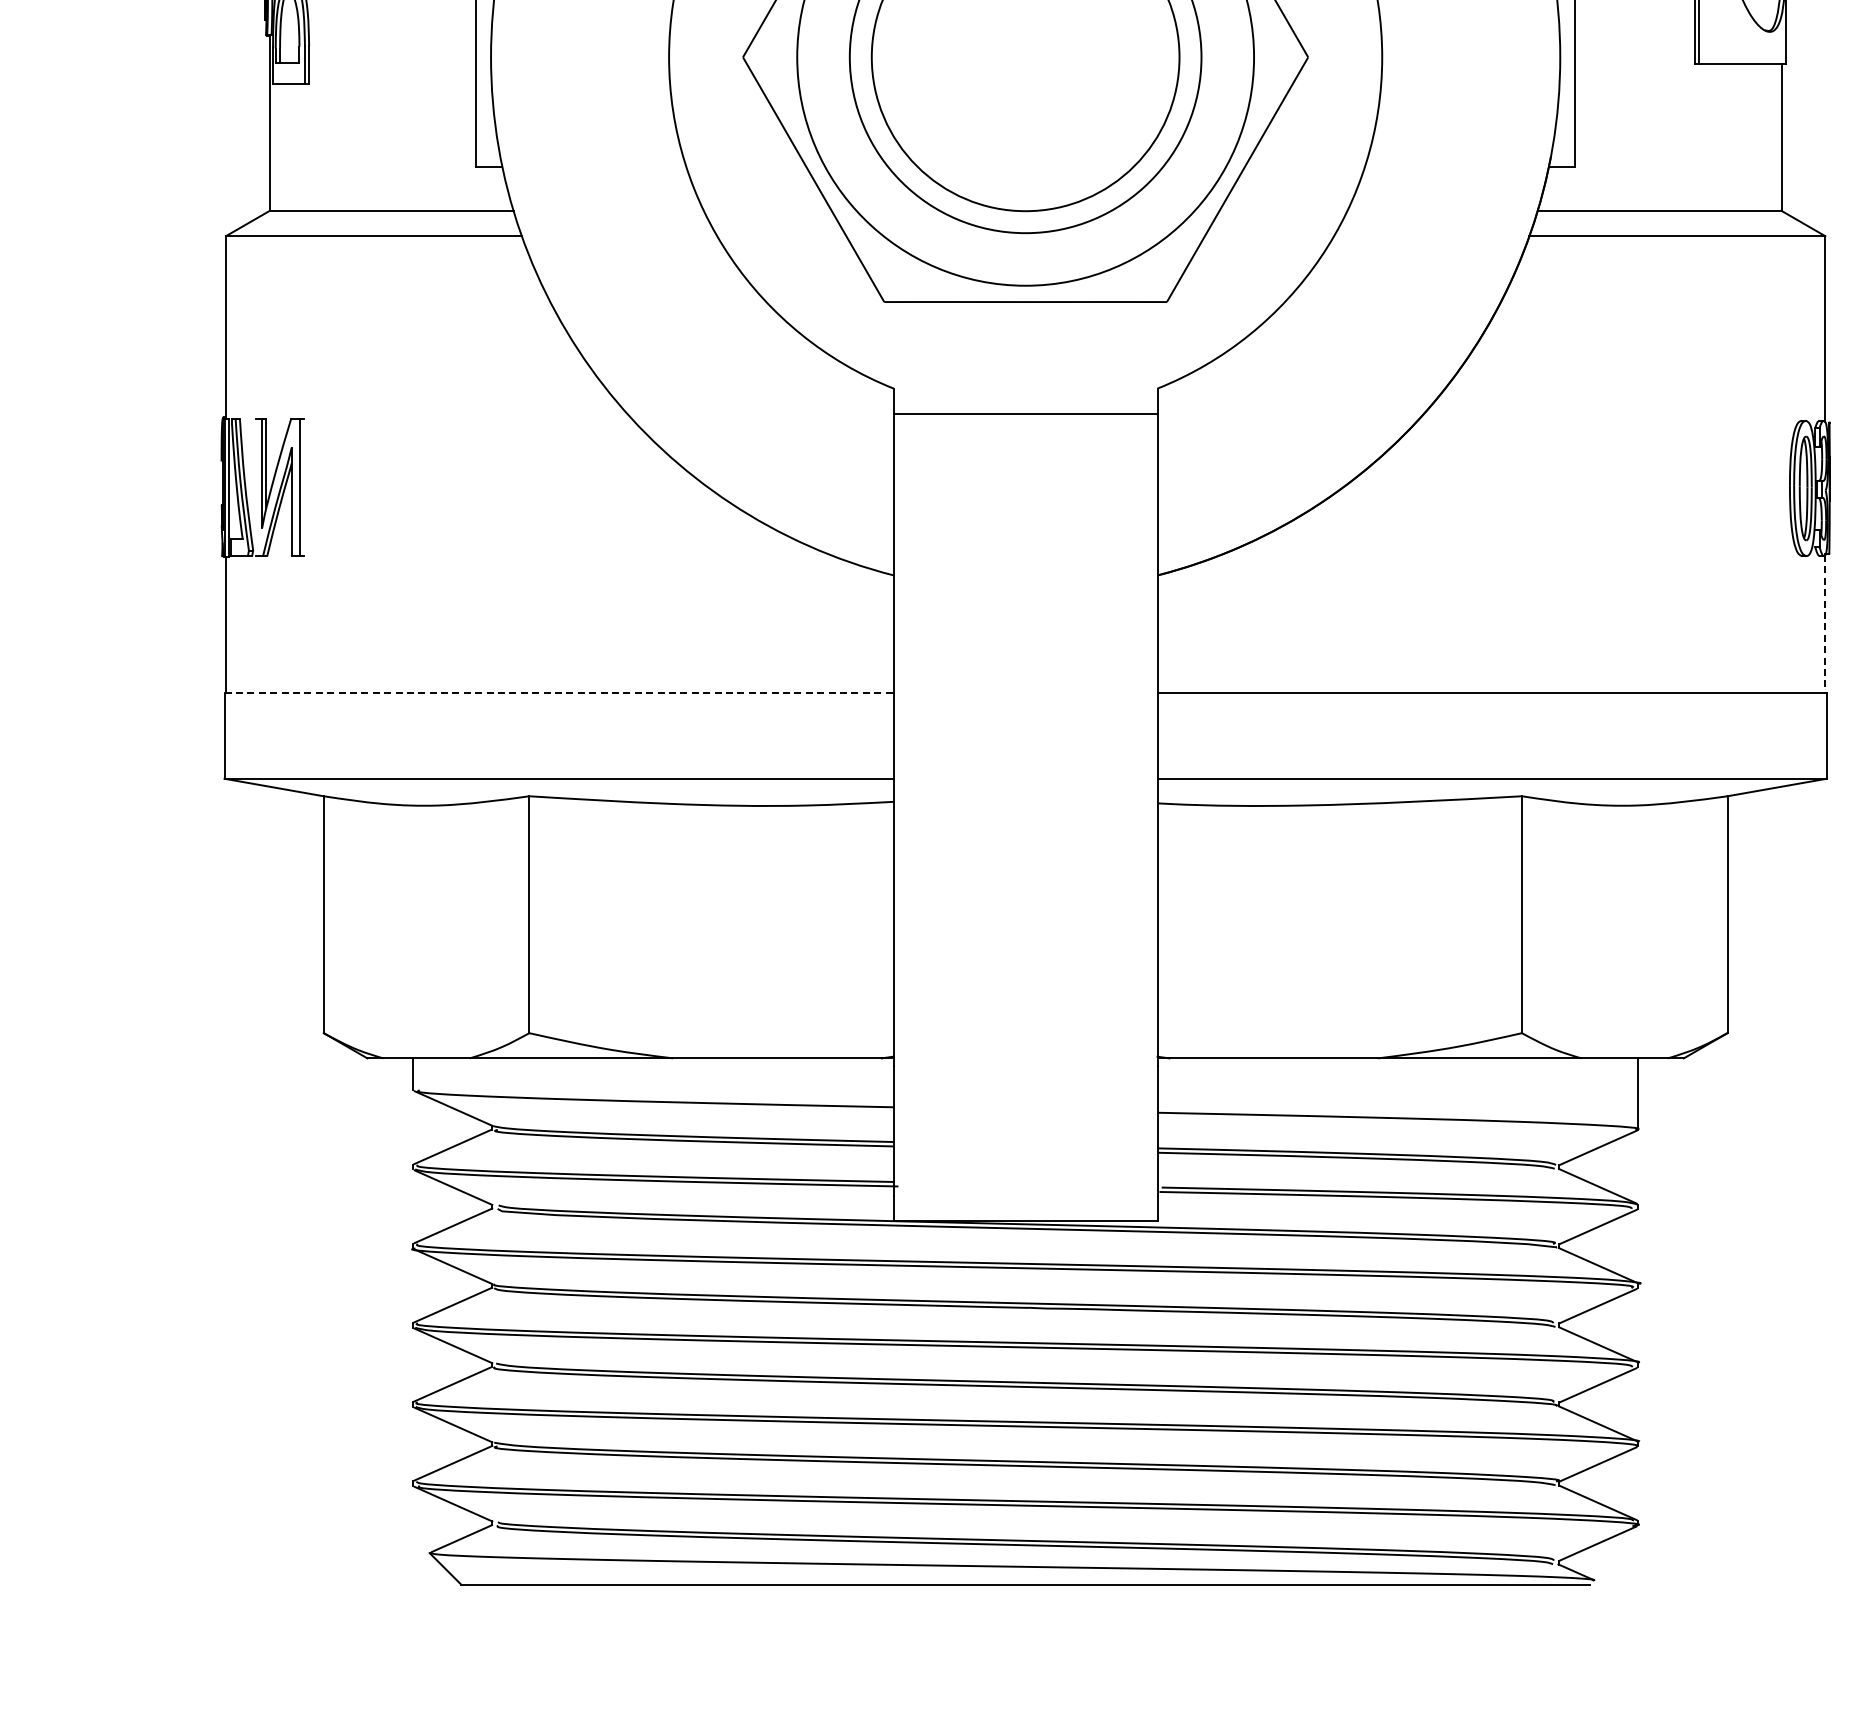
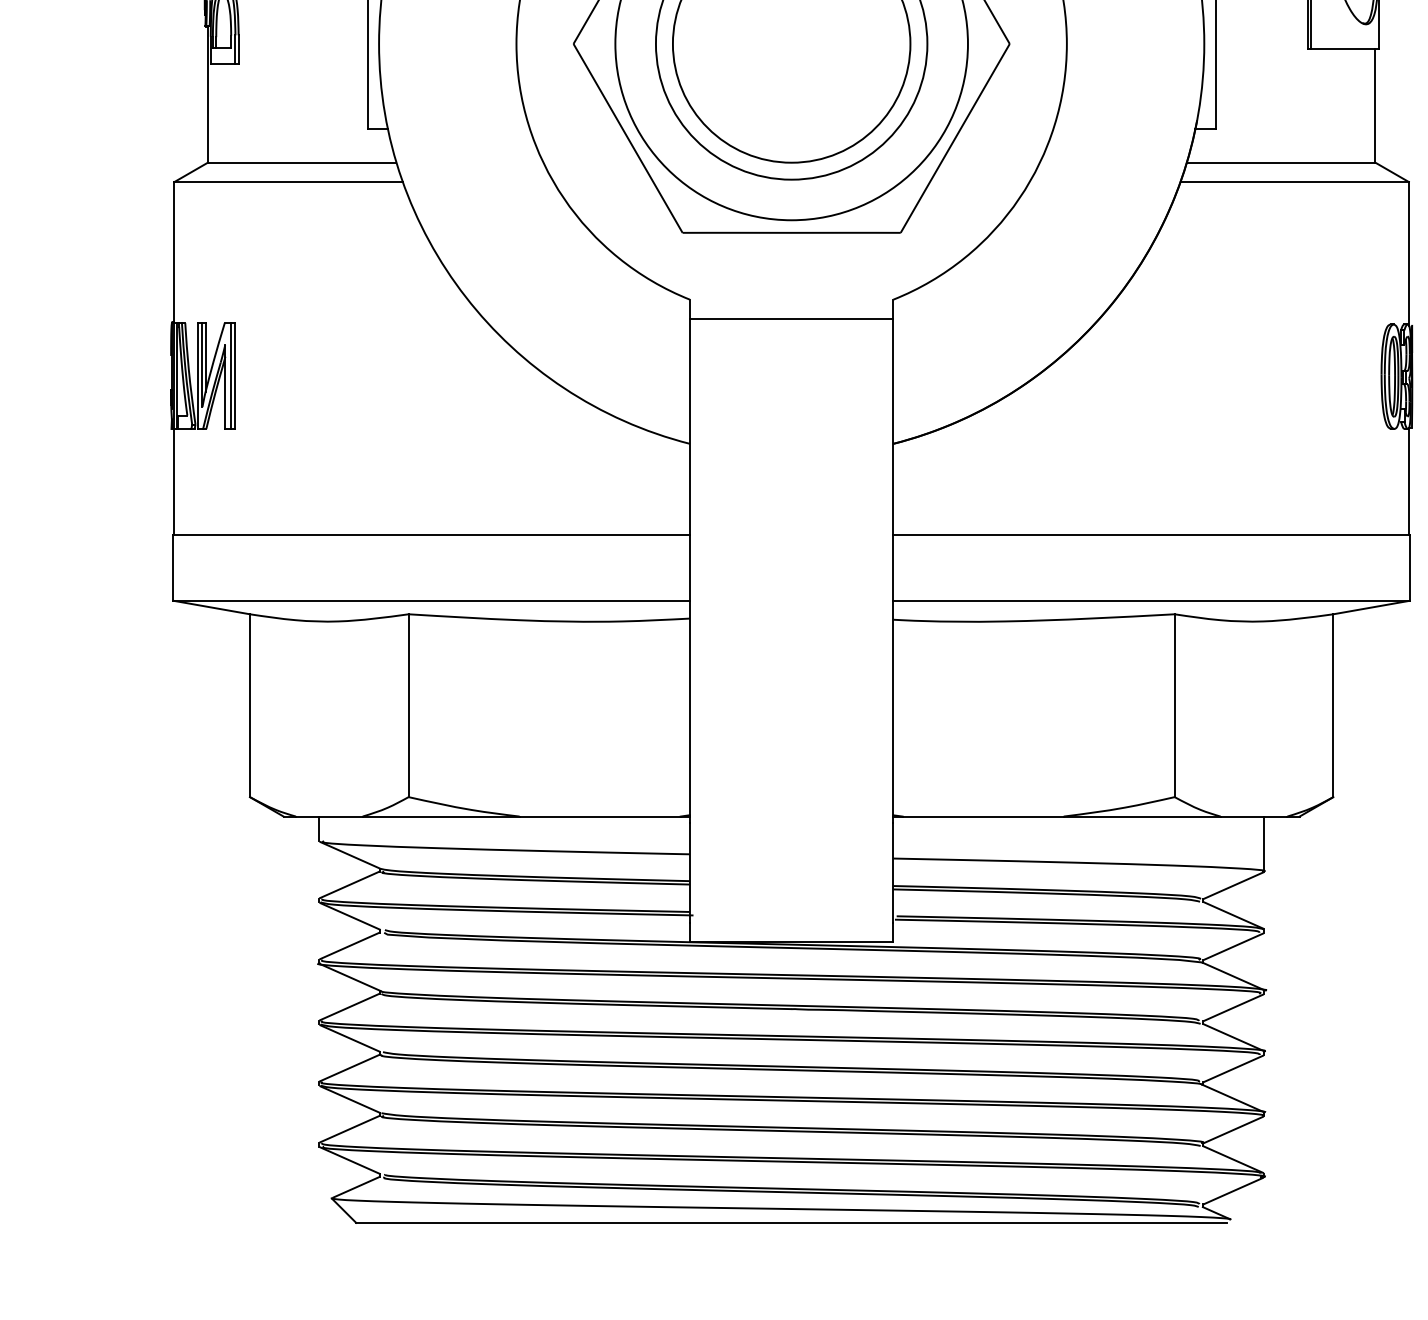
line: (256, 487) -> (198, 375), added
line: (303, 487) -> (234, 375), added
line: (1825, 624) -> (1409, 481), dashed -> solid
line: (559, 693) -> (431, 534), dashed -> solid

